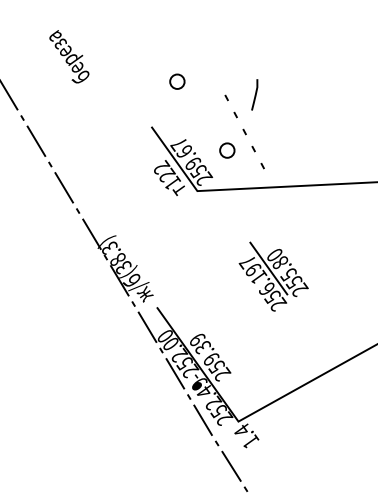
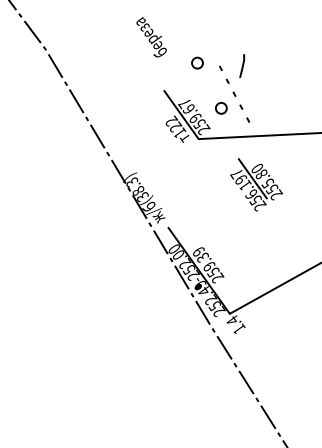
text: (69, 57) -> (151, 37), moved
circle: (177, 80) -> (197, 62), moved
part: (273, 276) -> (256, 184), moved

